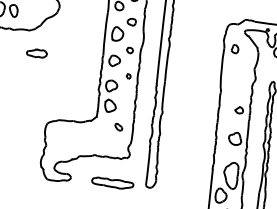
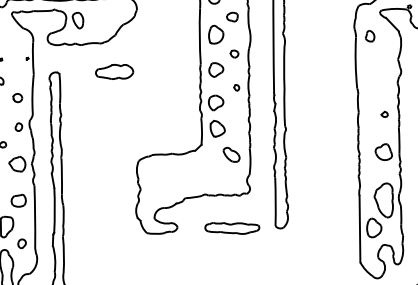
part: (36, 53) -> (114, 71), size x1.43
part: (239, 109) -> (384, 113), size x0.62
part: (118, 126) -> (231, 154), size x1.67

